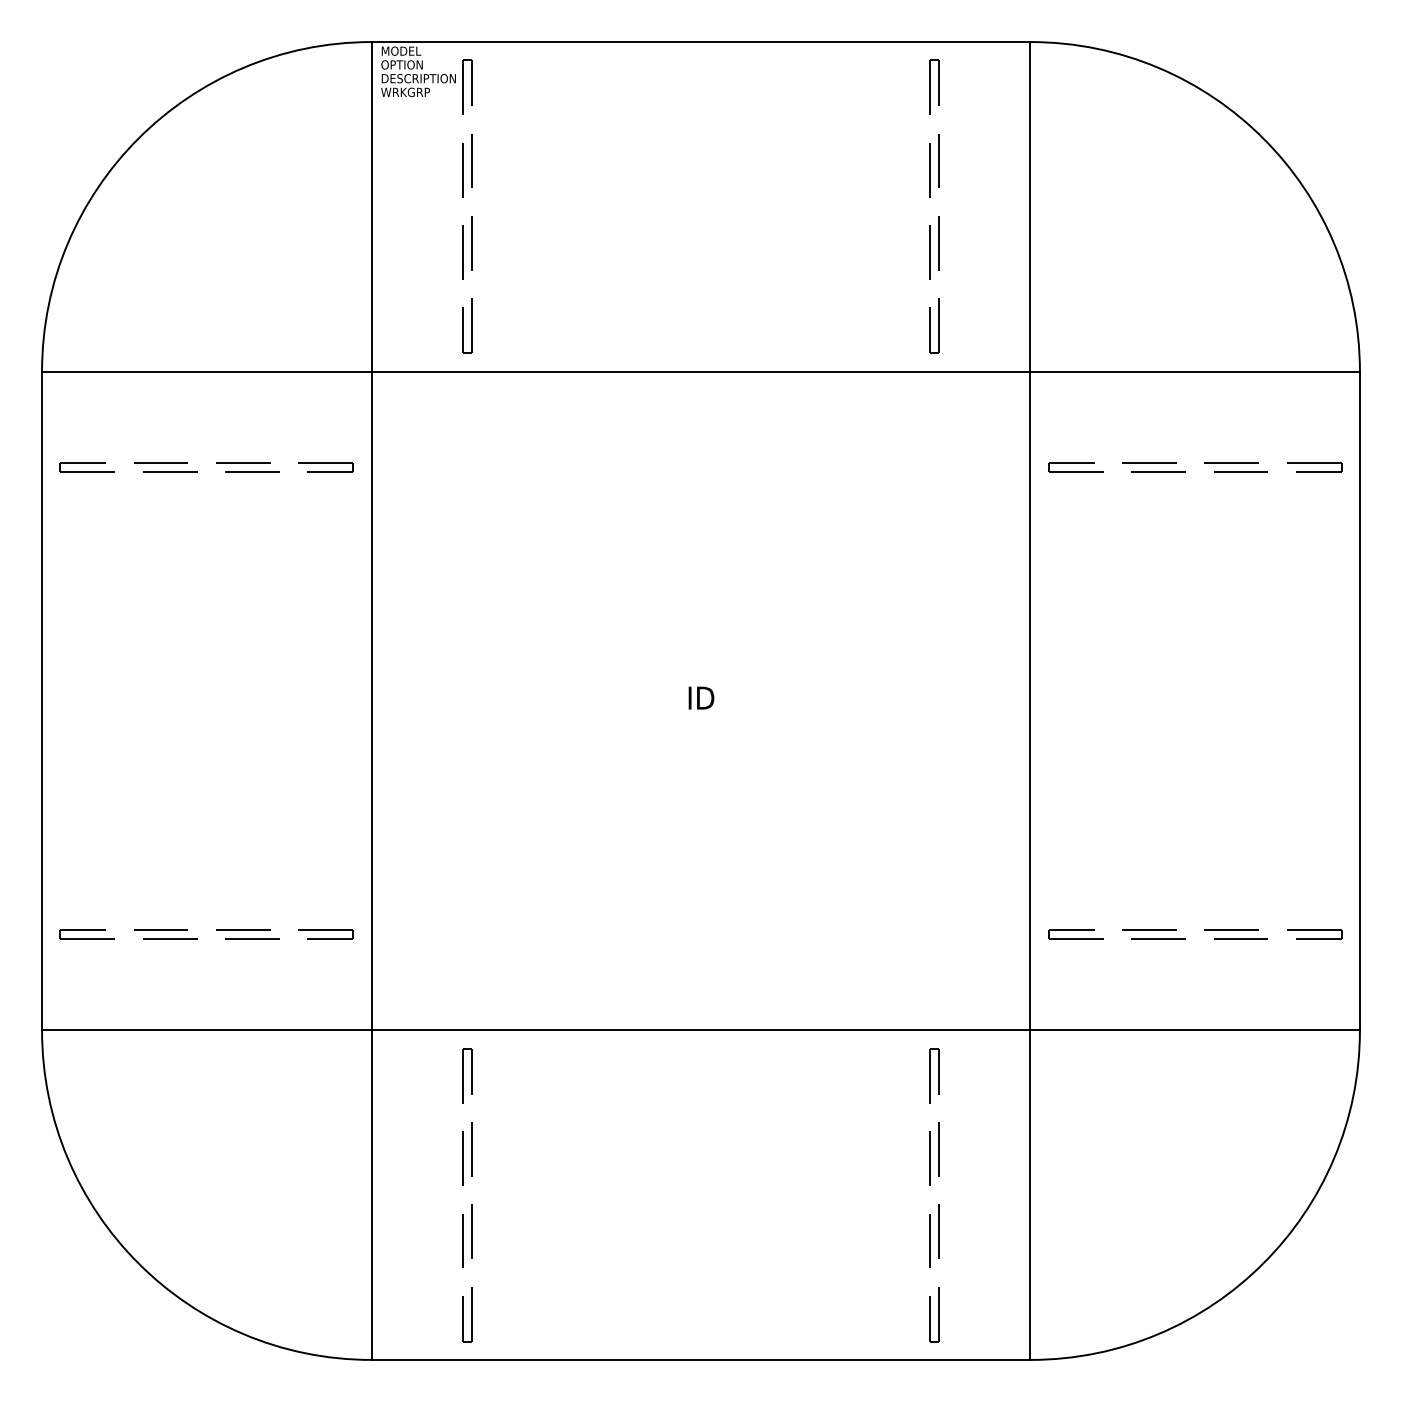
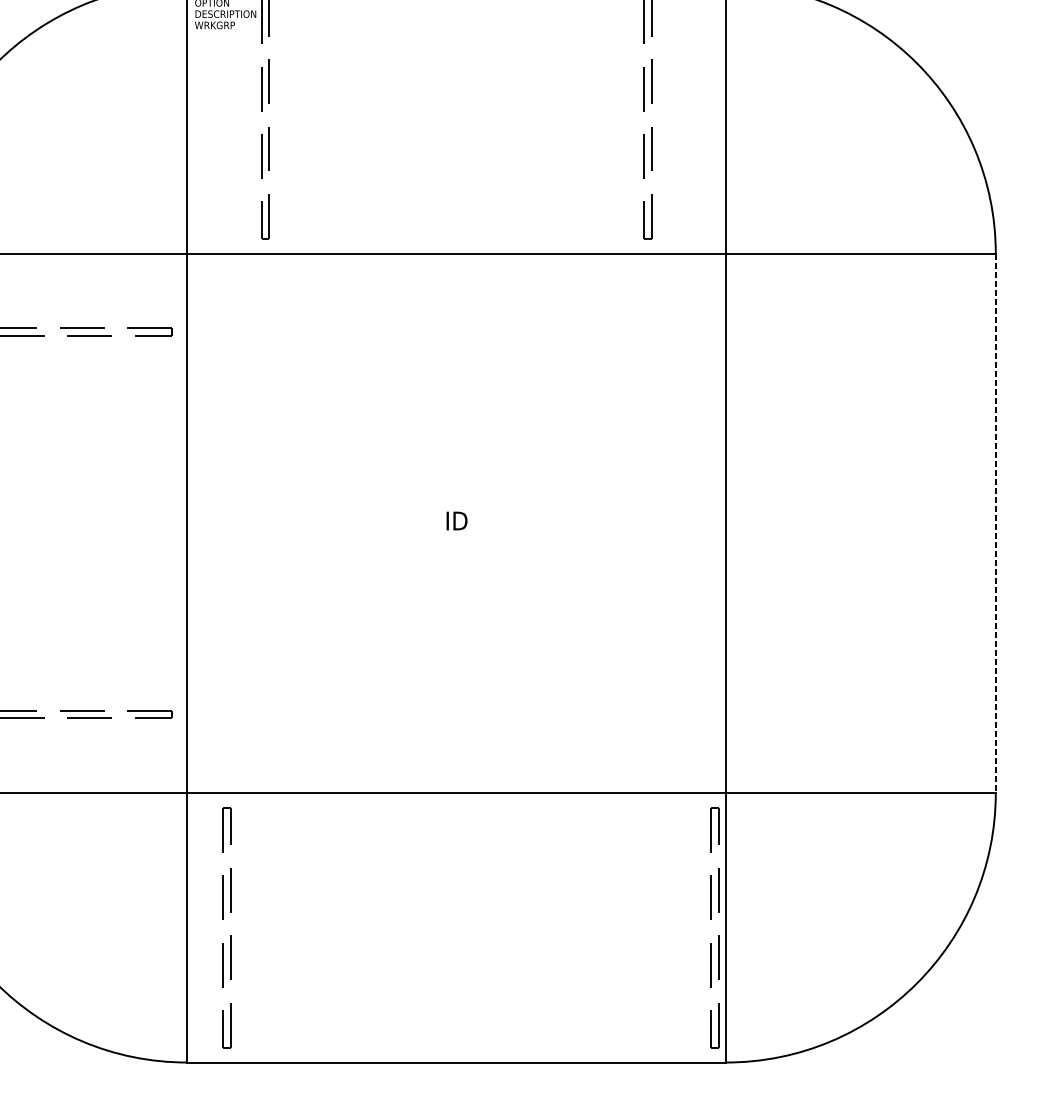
part: (1204, 463) -> (868, 329), removed
line: (1359, 701) -> (995, 523), solid -> dashed
part: (1204, 930) -> (868, 711), removed
part: (471, 1204) -> (230, 935), moved
part: (938, 1204) -> (718, 935), moved

